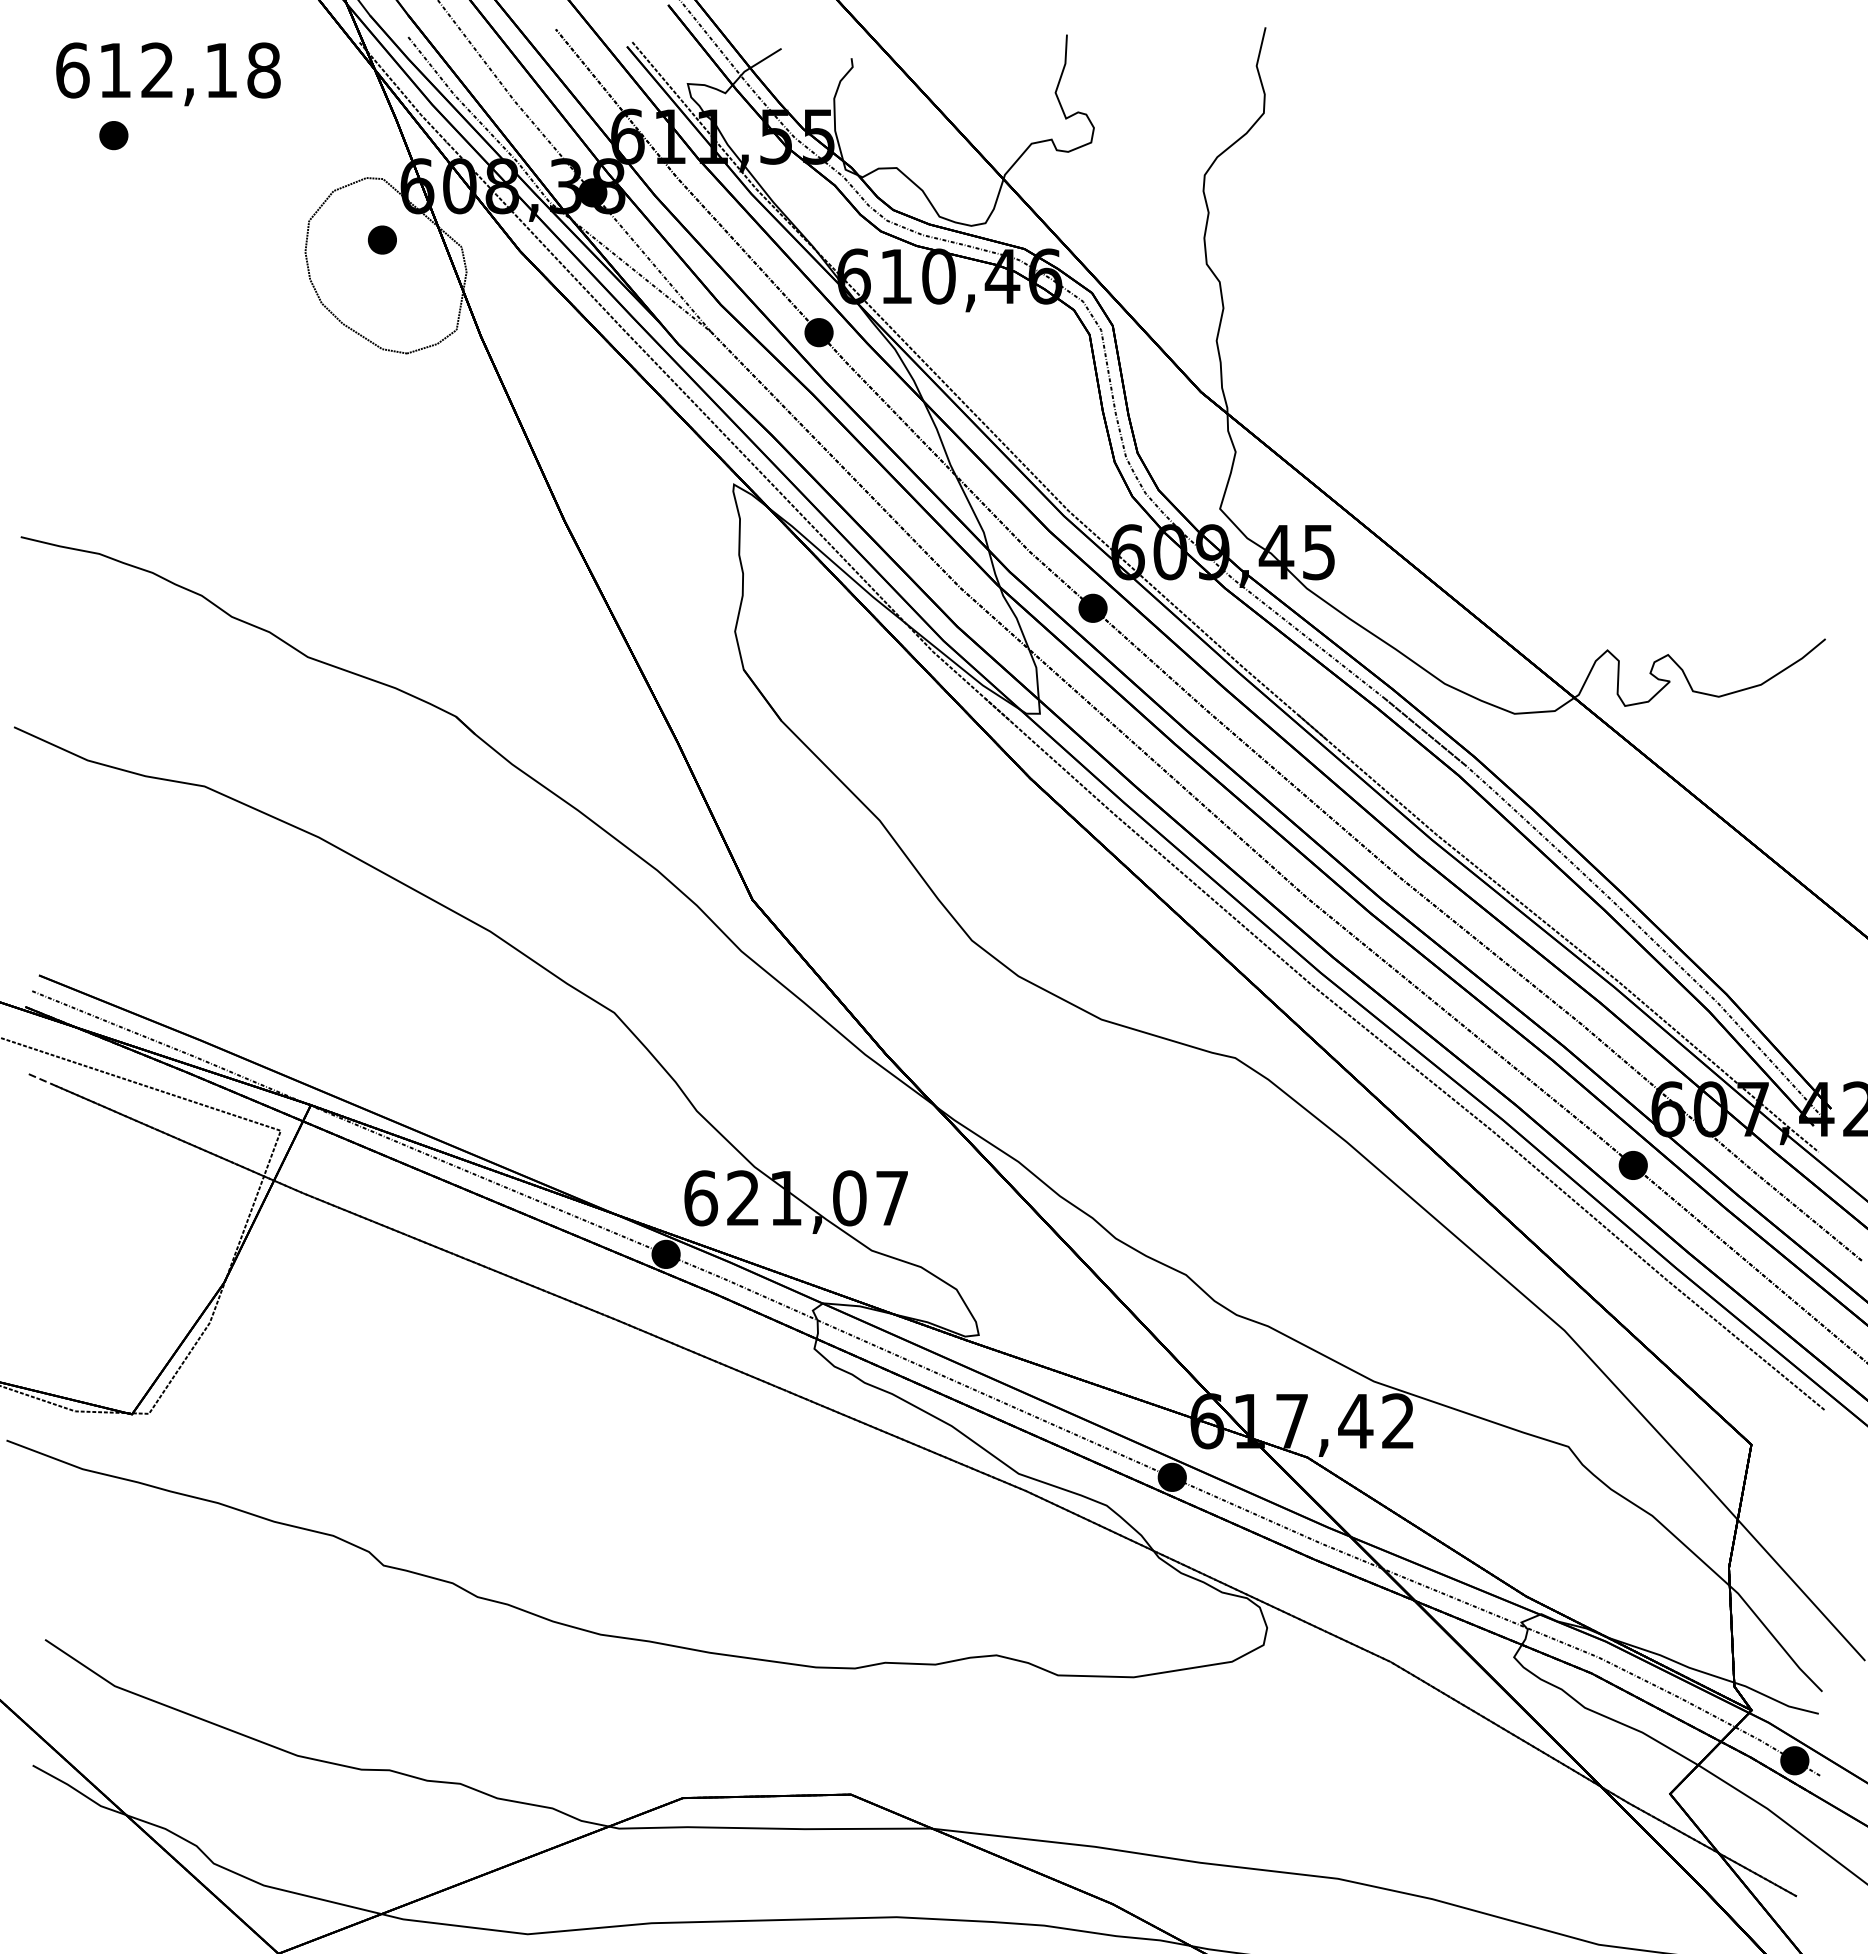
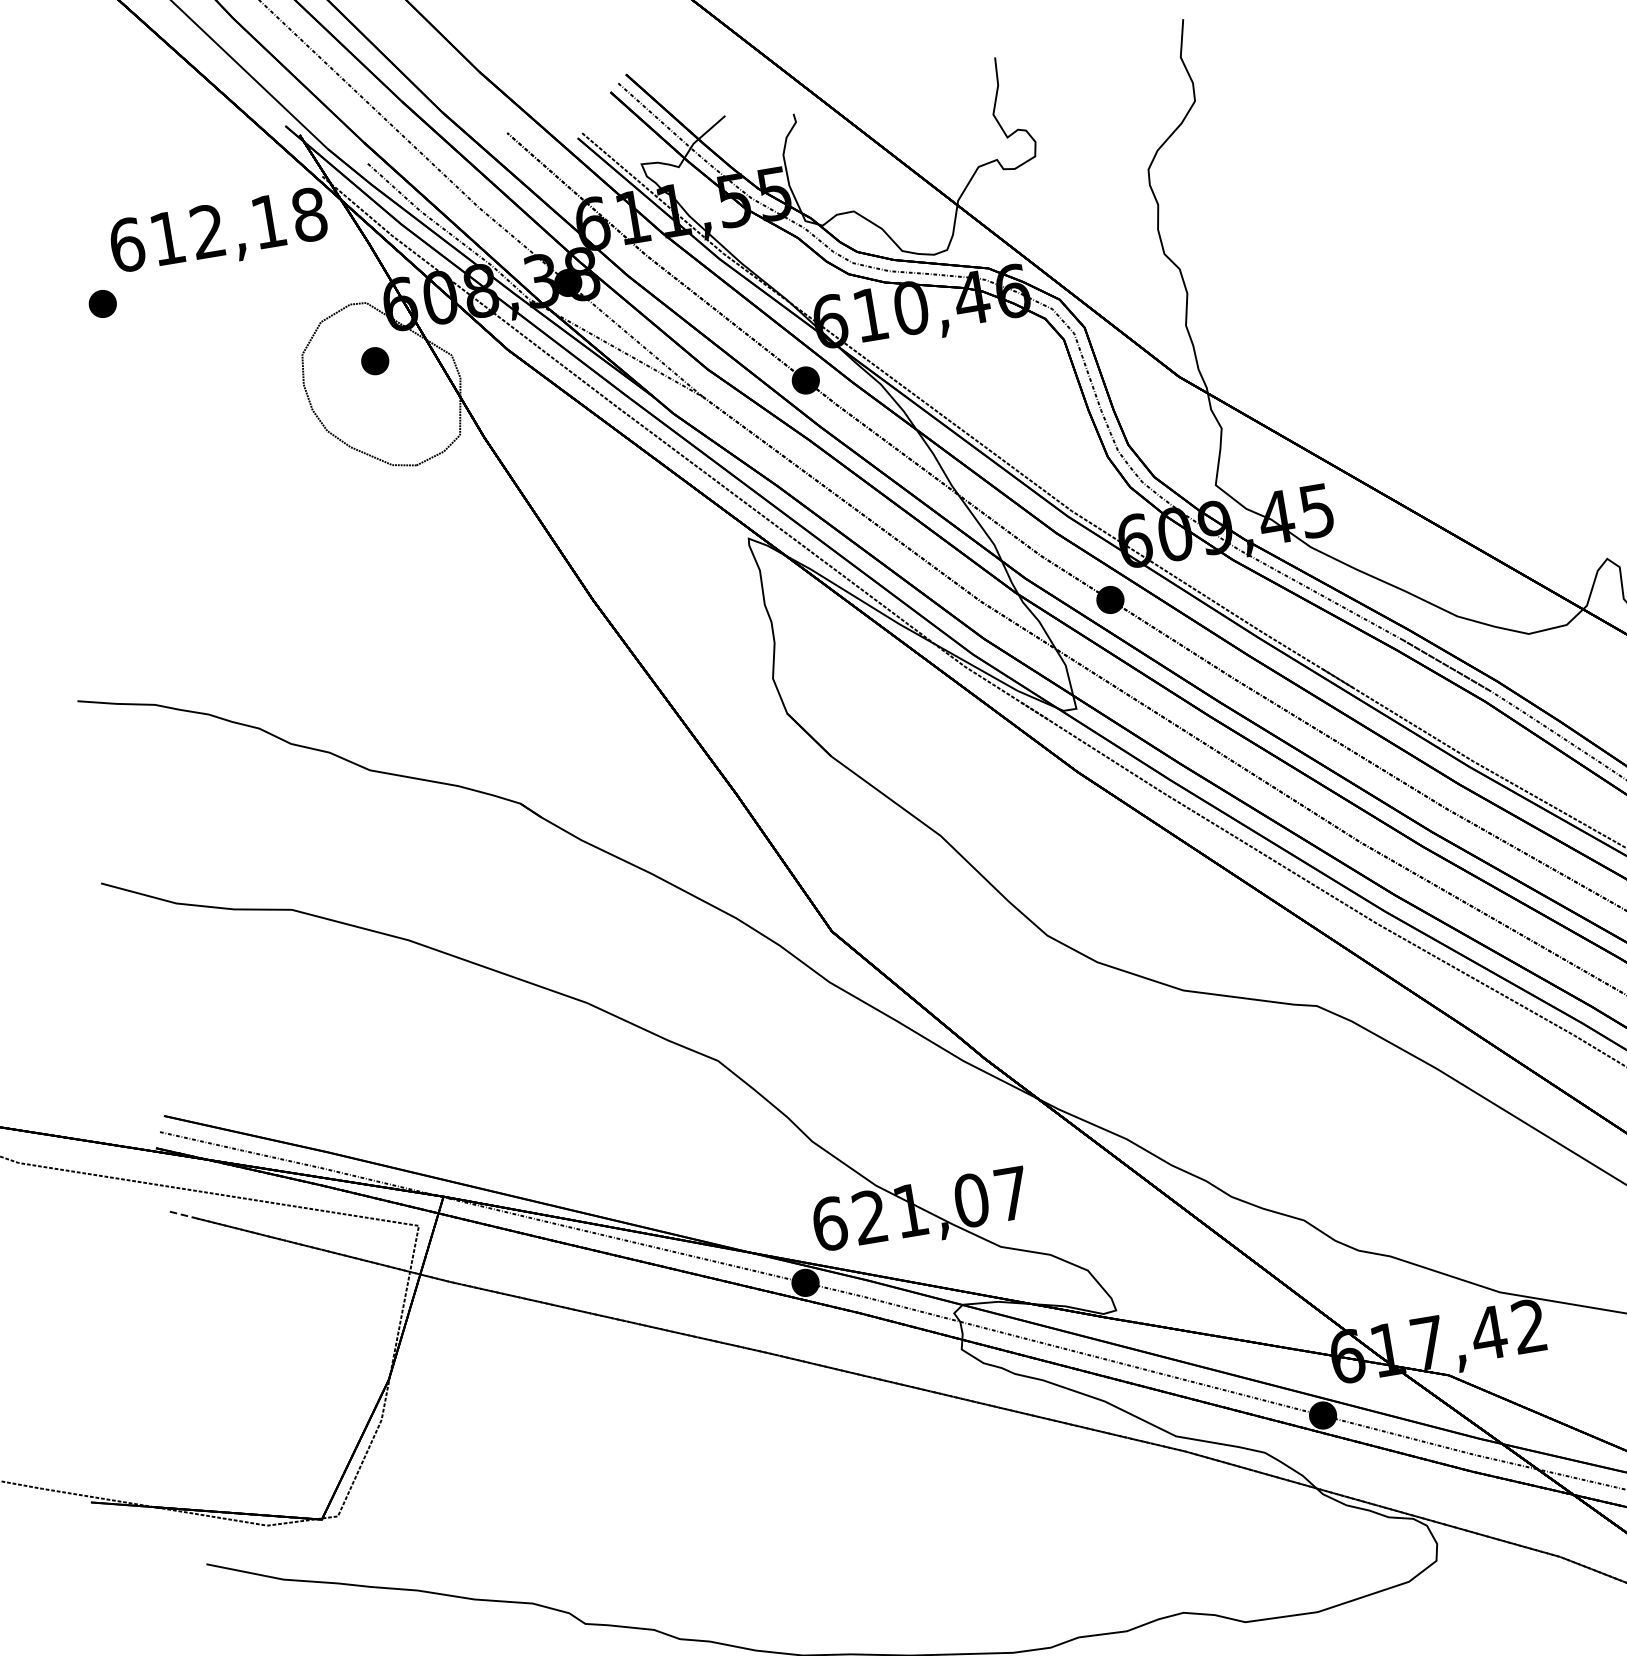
text: (168, 74) -> (219, 233), moved

